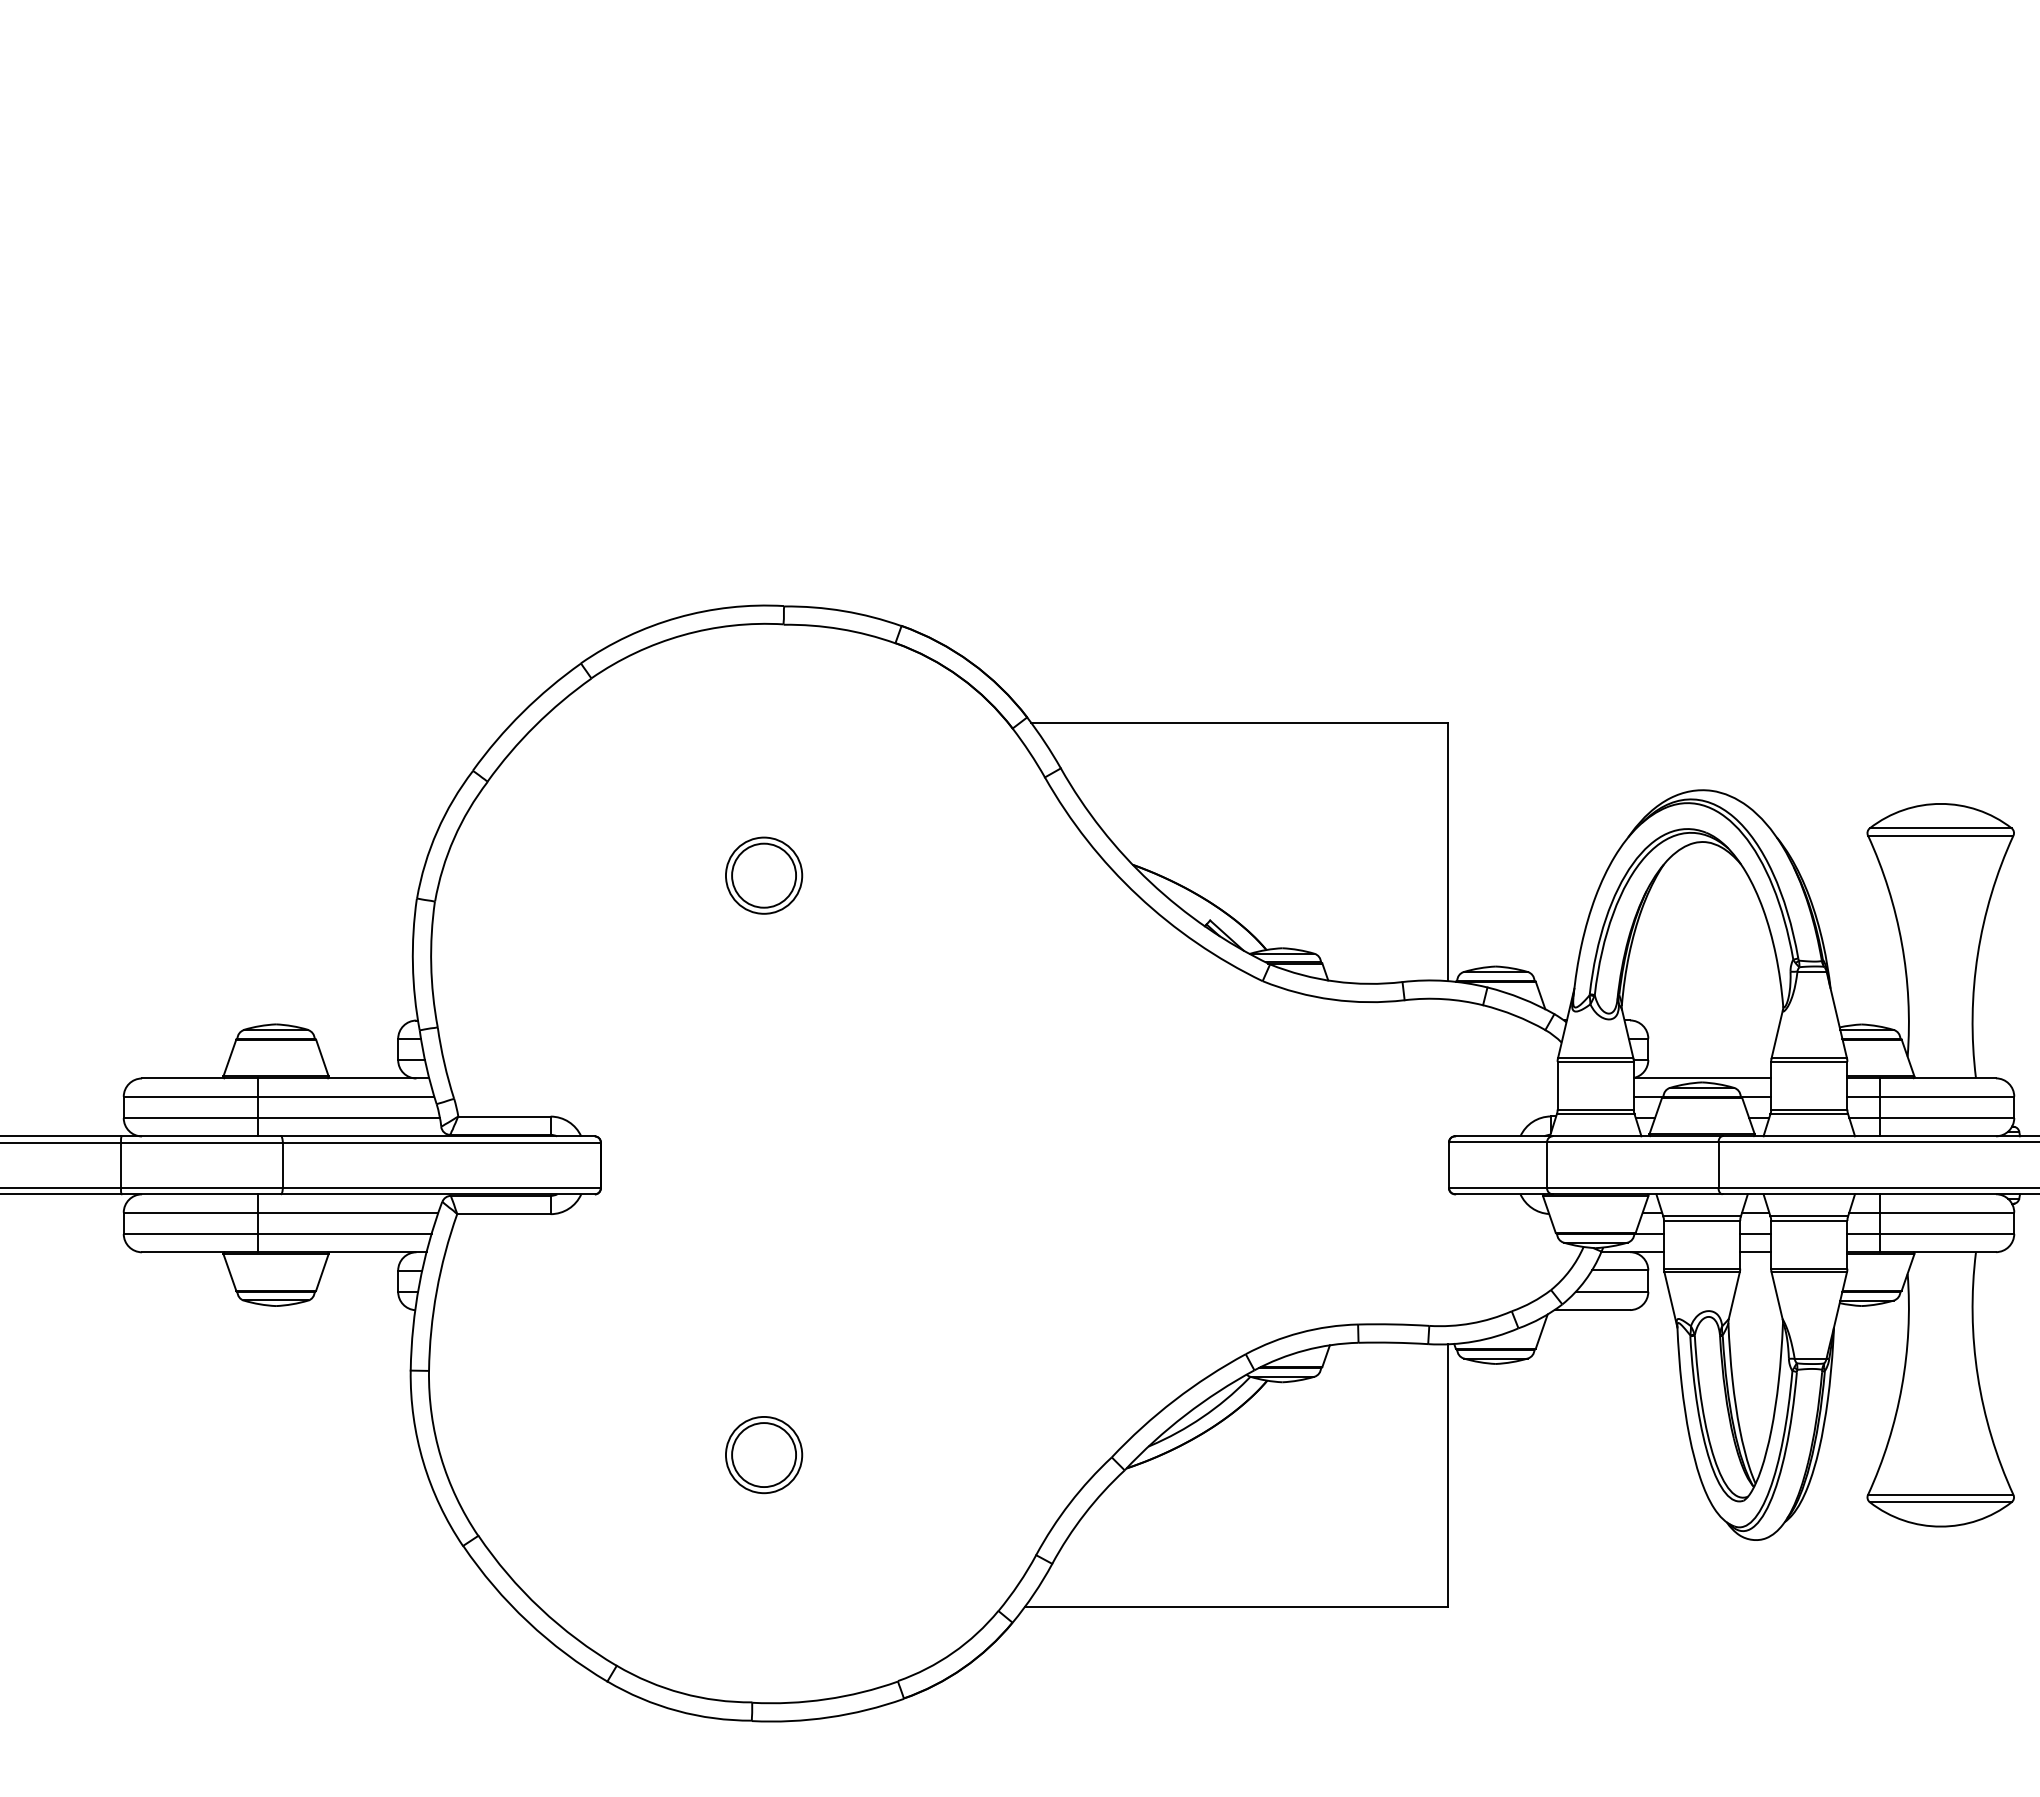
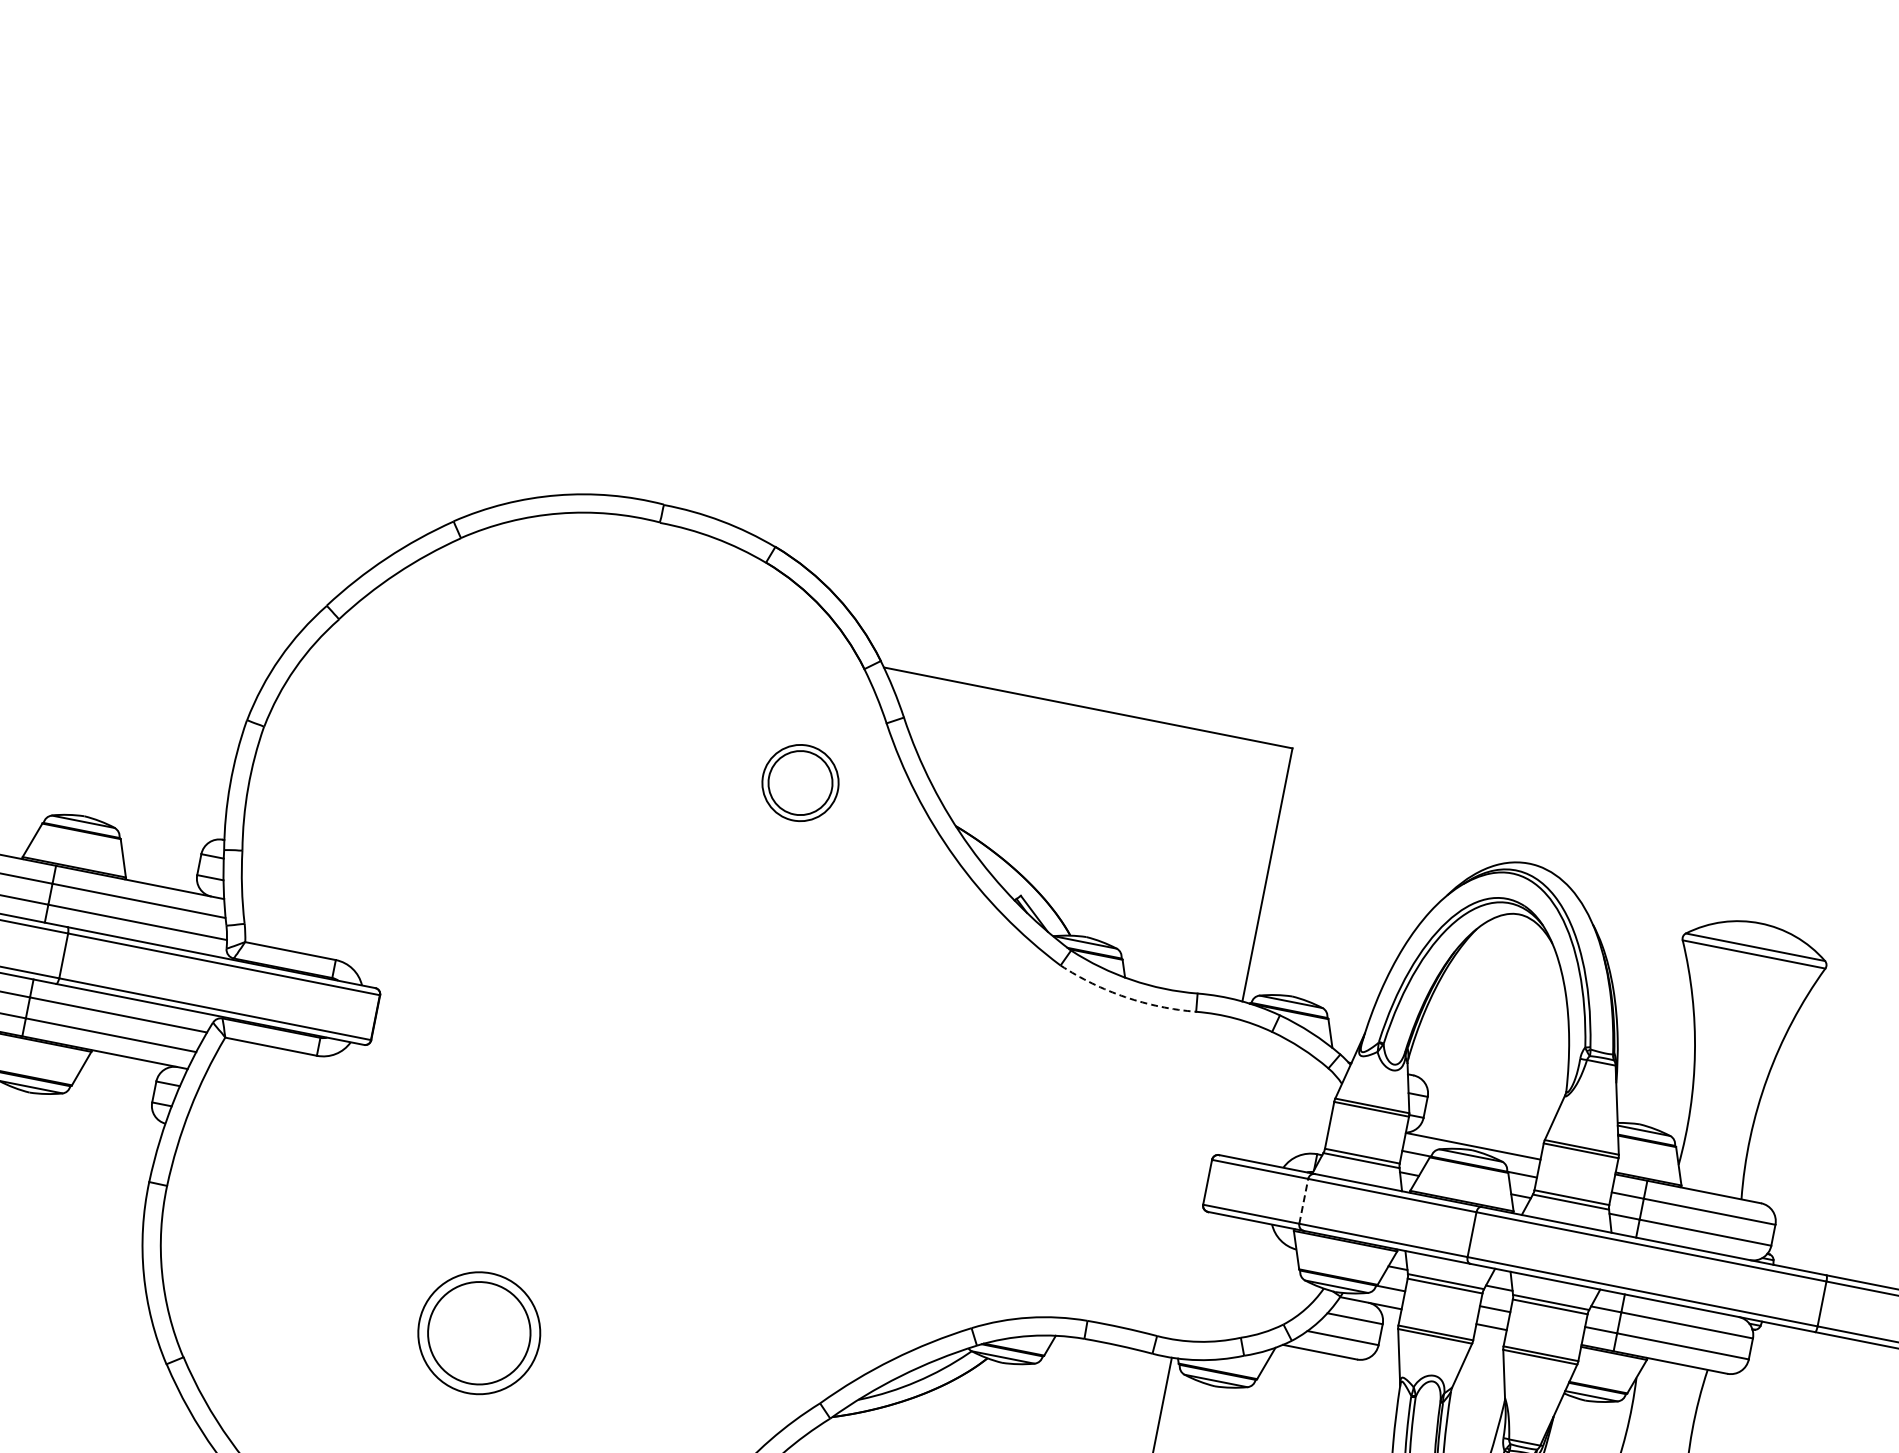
part: (764, 875) -> (800, 782), moved
arc: (1332, 999) -> (1125, 997), solid -> dashed
line: (1547, 1165) -> (1304, 1201), solid -> dashed
part: (764, 1455) -> (479, 1334), size x1.6

